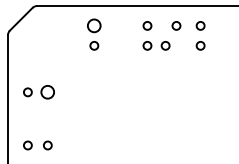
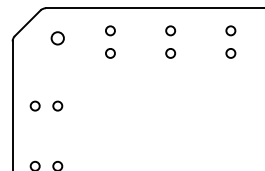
circle: (94, 25) -> (110, 30), size x0.62
circle: (176, 25) -> (203, 30), removed
circle: (47, 32) -> (57, 38), added
circle: (165, 45) -> (191, 53), removed
circle: (47, 92) -> (57, 106), size x0.62

